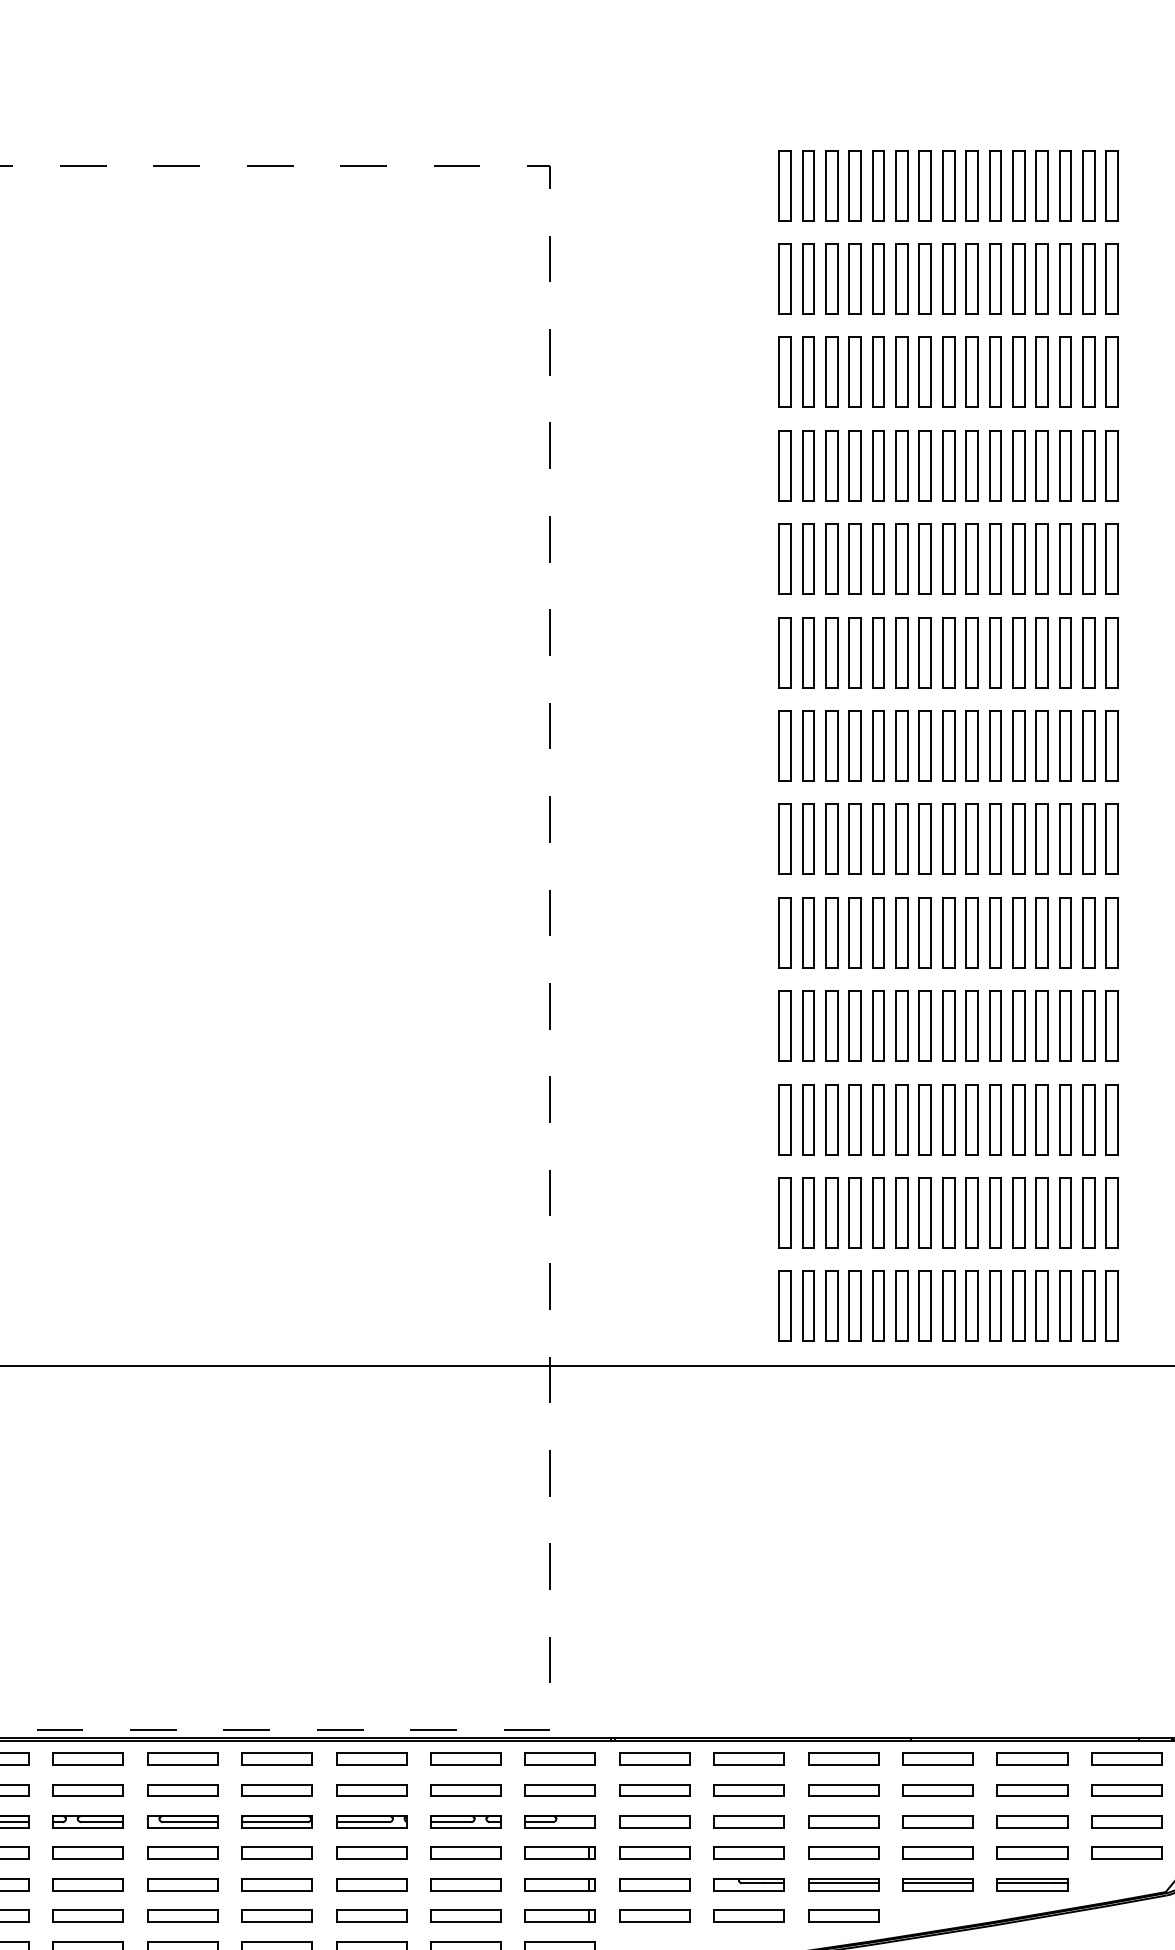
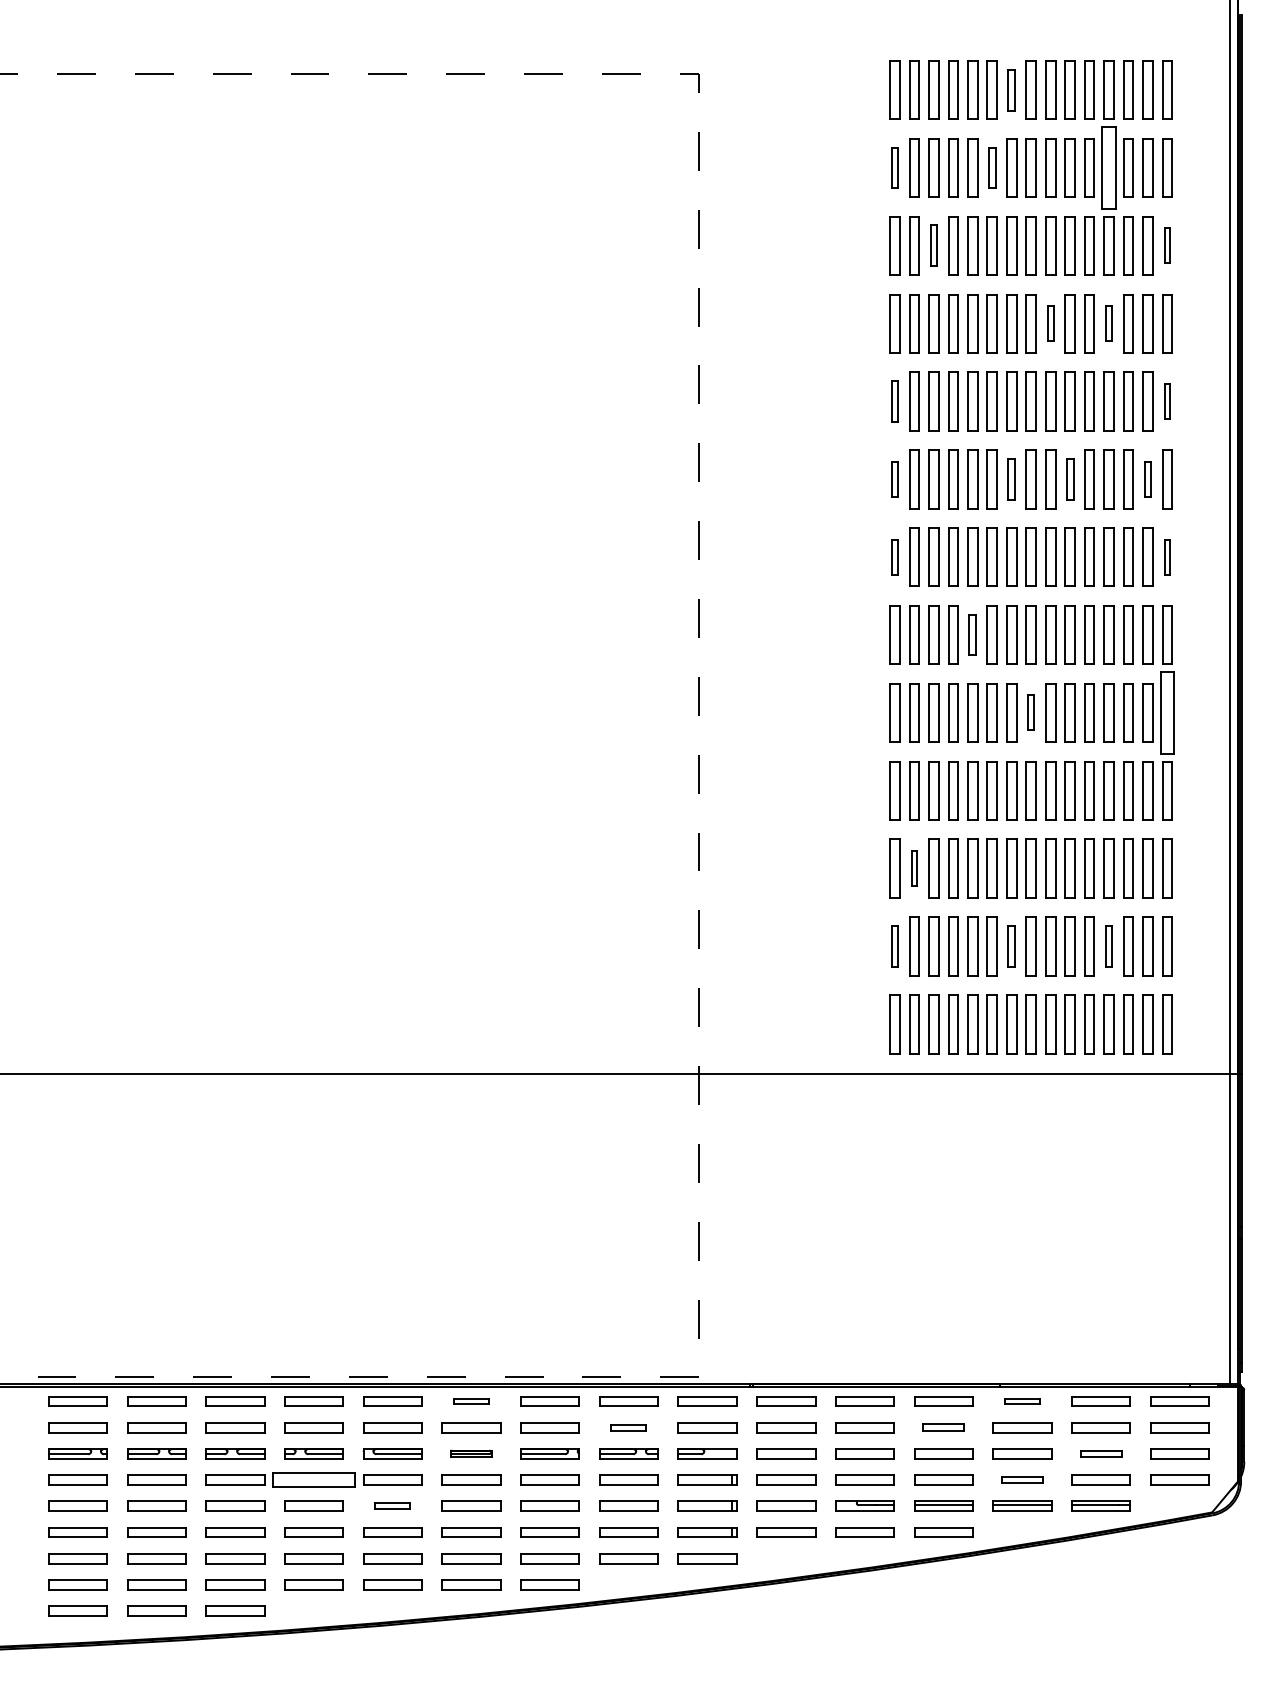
part: (925, 184) -> (1011, 89), size x0.7
part: (784, 278) -> (894, 167), size x0.7
part: (901, 278) -> (991, 167), size x0.7
part: (1041, 278) -> (1108, 167), size x1.4
part: (831, 371) -> (933, 245), size x0.7
part: (1112, 371) -> (1167, 245), size x0.6
part: (971, 465) -> (1050, 323), size x0.6
part: (1041, 465) -> (1108, 323), size x0.6
part: (784, 559) -> (894, 401), size x0.7
part: (1112, 559) -> (1167, 401), size x0.6
part: (784, 652) -> (894, 479), size x0.6
part: (925, 652) -> (1011, 479), size x0.7
part: (994, 652) -> (1069, 479), size x0.7
part: (1088, 652) -> (1147, 479), size x0.6
part: (784, 745) -> (894, 556), size x0.6
part: (1112, 745) -> (1167, 556), size x0.6
part: (878, 838) -> (972, 634), size x0.7
part: (947, 932) -> (1030, 712), size x0.6
part: (1112, 932) -> (1167, 712), size x1.4
part: (808, 1119) -> (914, 868), size x0.6
part: (784, 1213) -> (894, 946), size x0.7
part: (925, 1213) -> (1011, 946), size x0.7
part: (1041, 1213) -> (1108, 946), size x0.7
part: (277, 1758) -> (471, 1401), size x0.6
part: (938, 1758) -> (1022, 1401), size x0.6
part: (465, 1790) -> (628, 1427), size x0.6
part: (843, 1790) -> (943, 1427), size x0.7
part: (277, 1821) -> (471, 1453), size x0.7
part: (1031, 1821) -> (1100, 1453), size x0.7
part: (87, 1852) -> (313, 1479), size x1.4
part: (938, 1852) -> (1022, 1479), size x0.7
part: (182, 1883) -> (392, 1505), size x0.6

